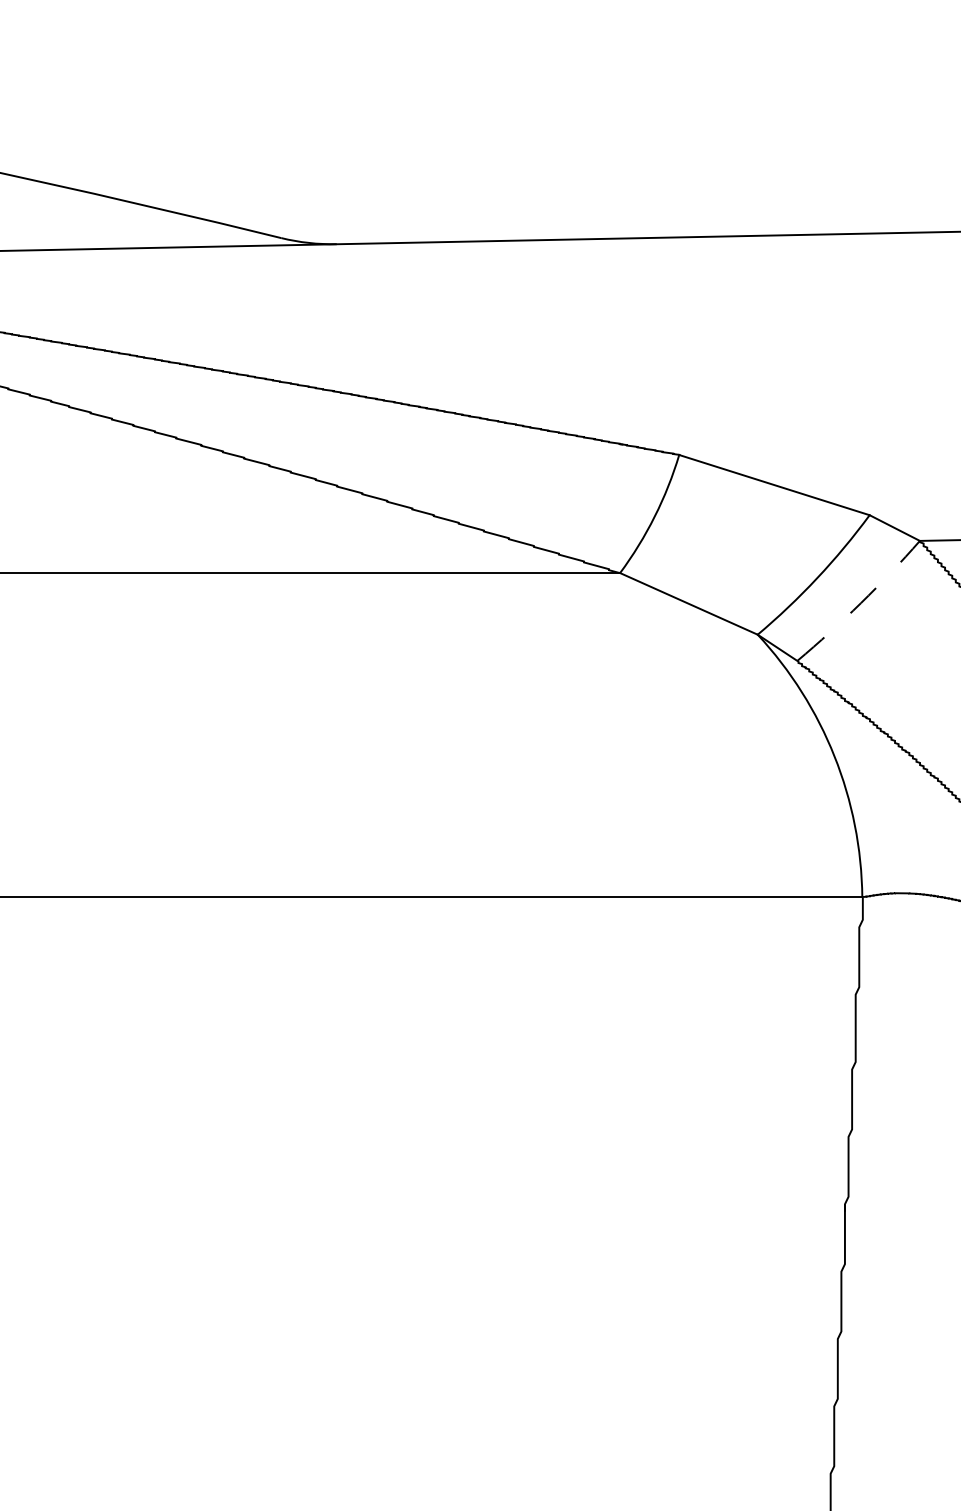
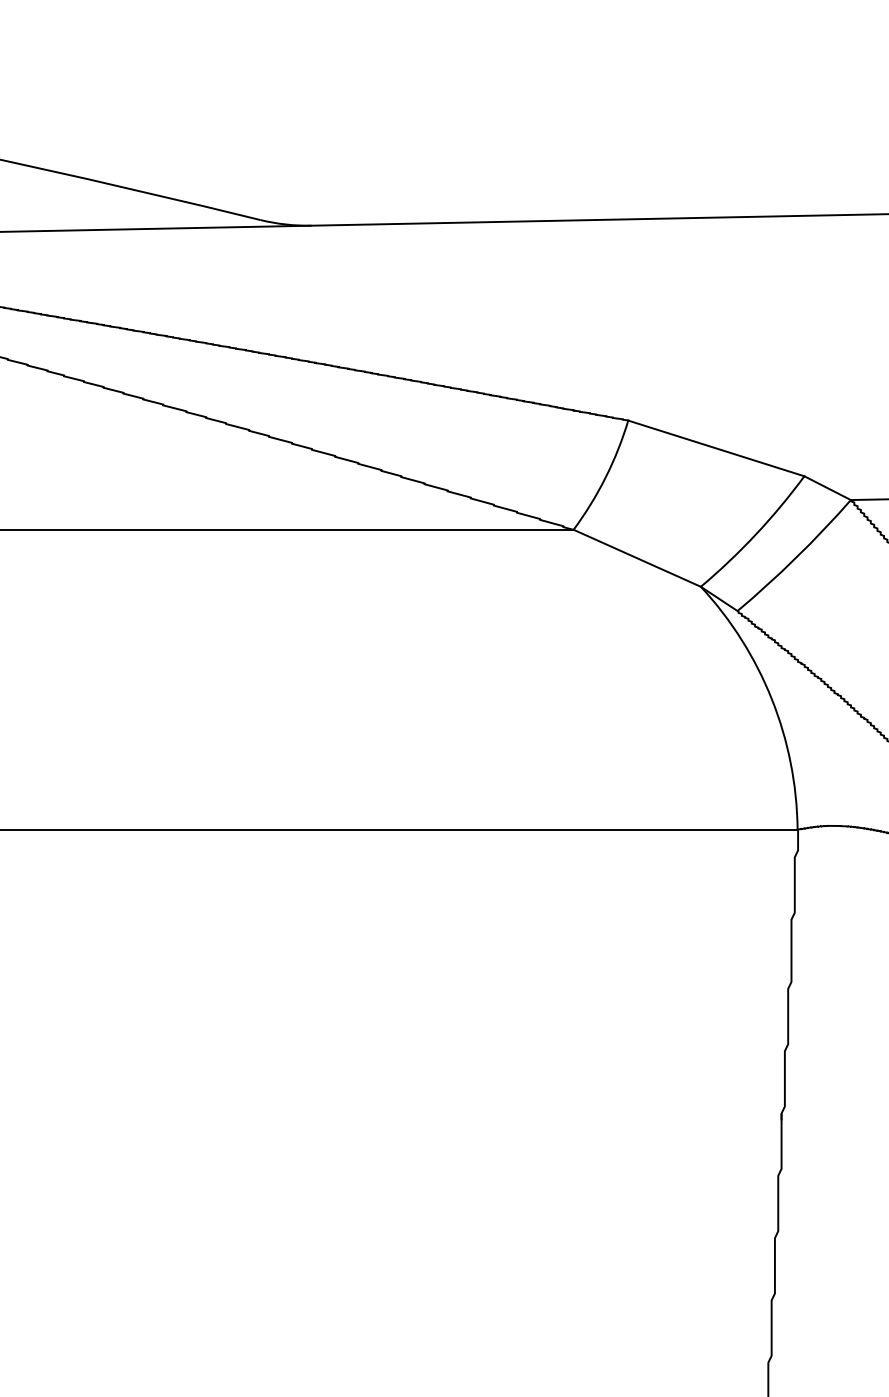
arc: (860, 603) -> (795, 557), dashed -> solid

